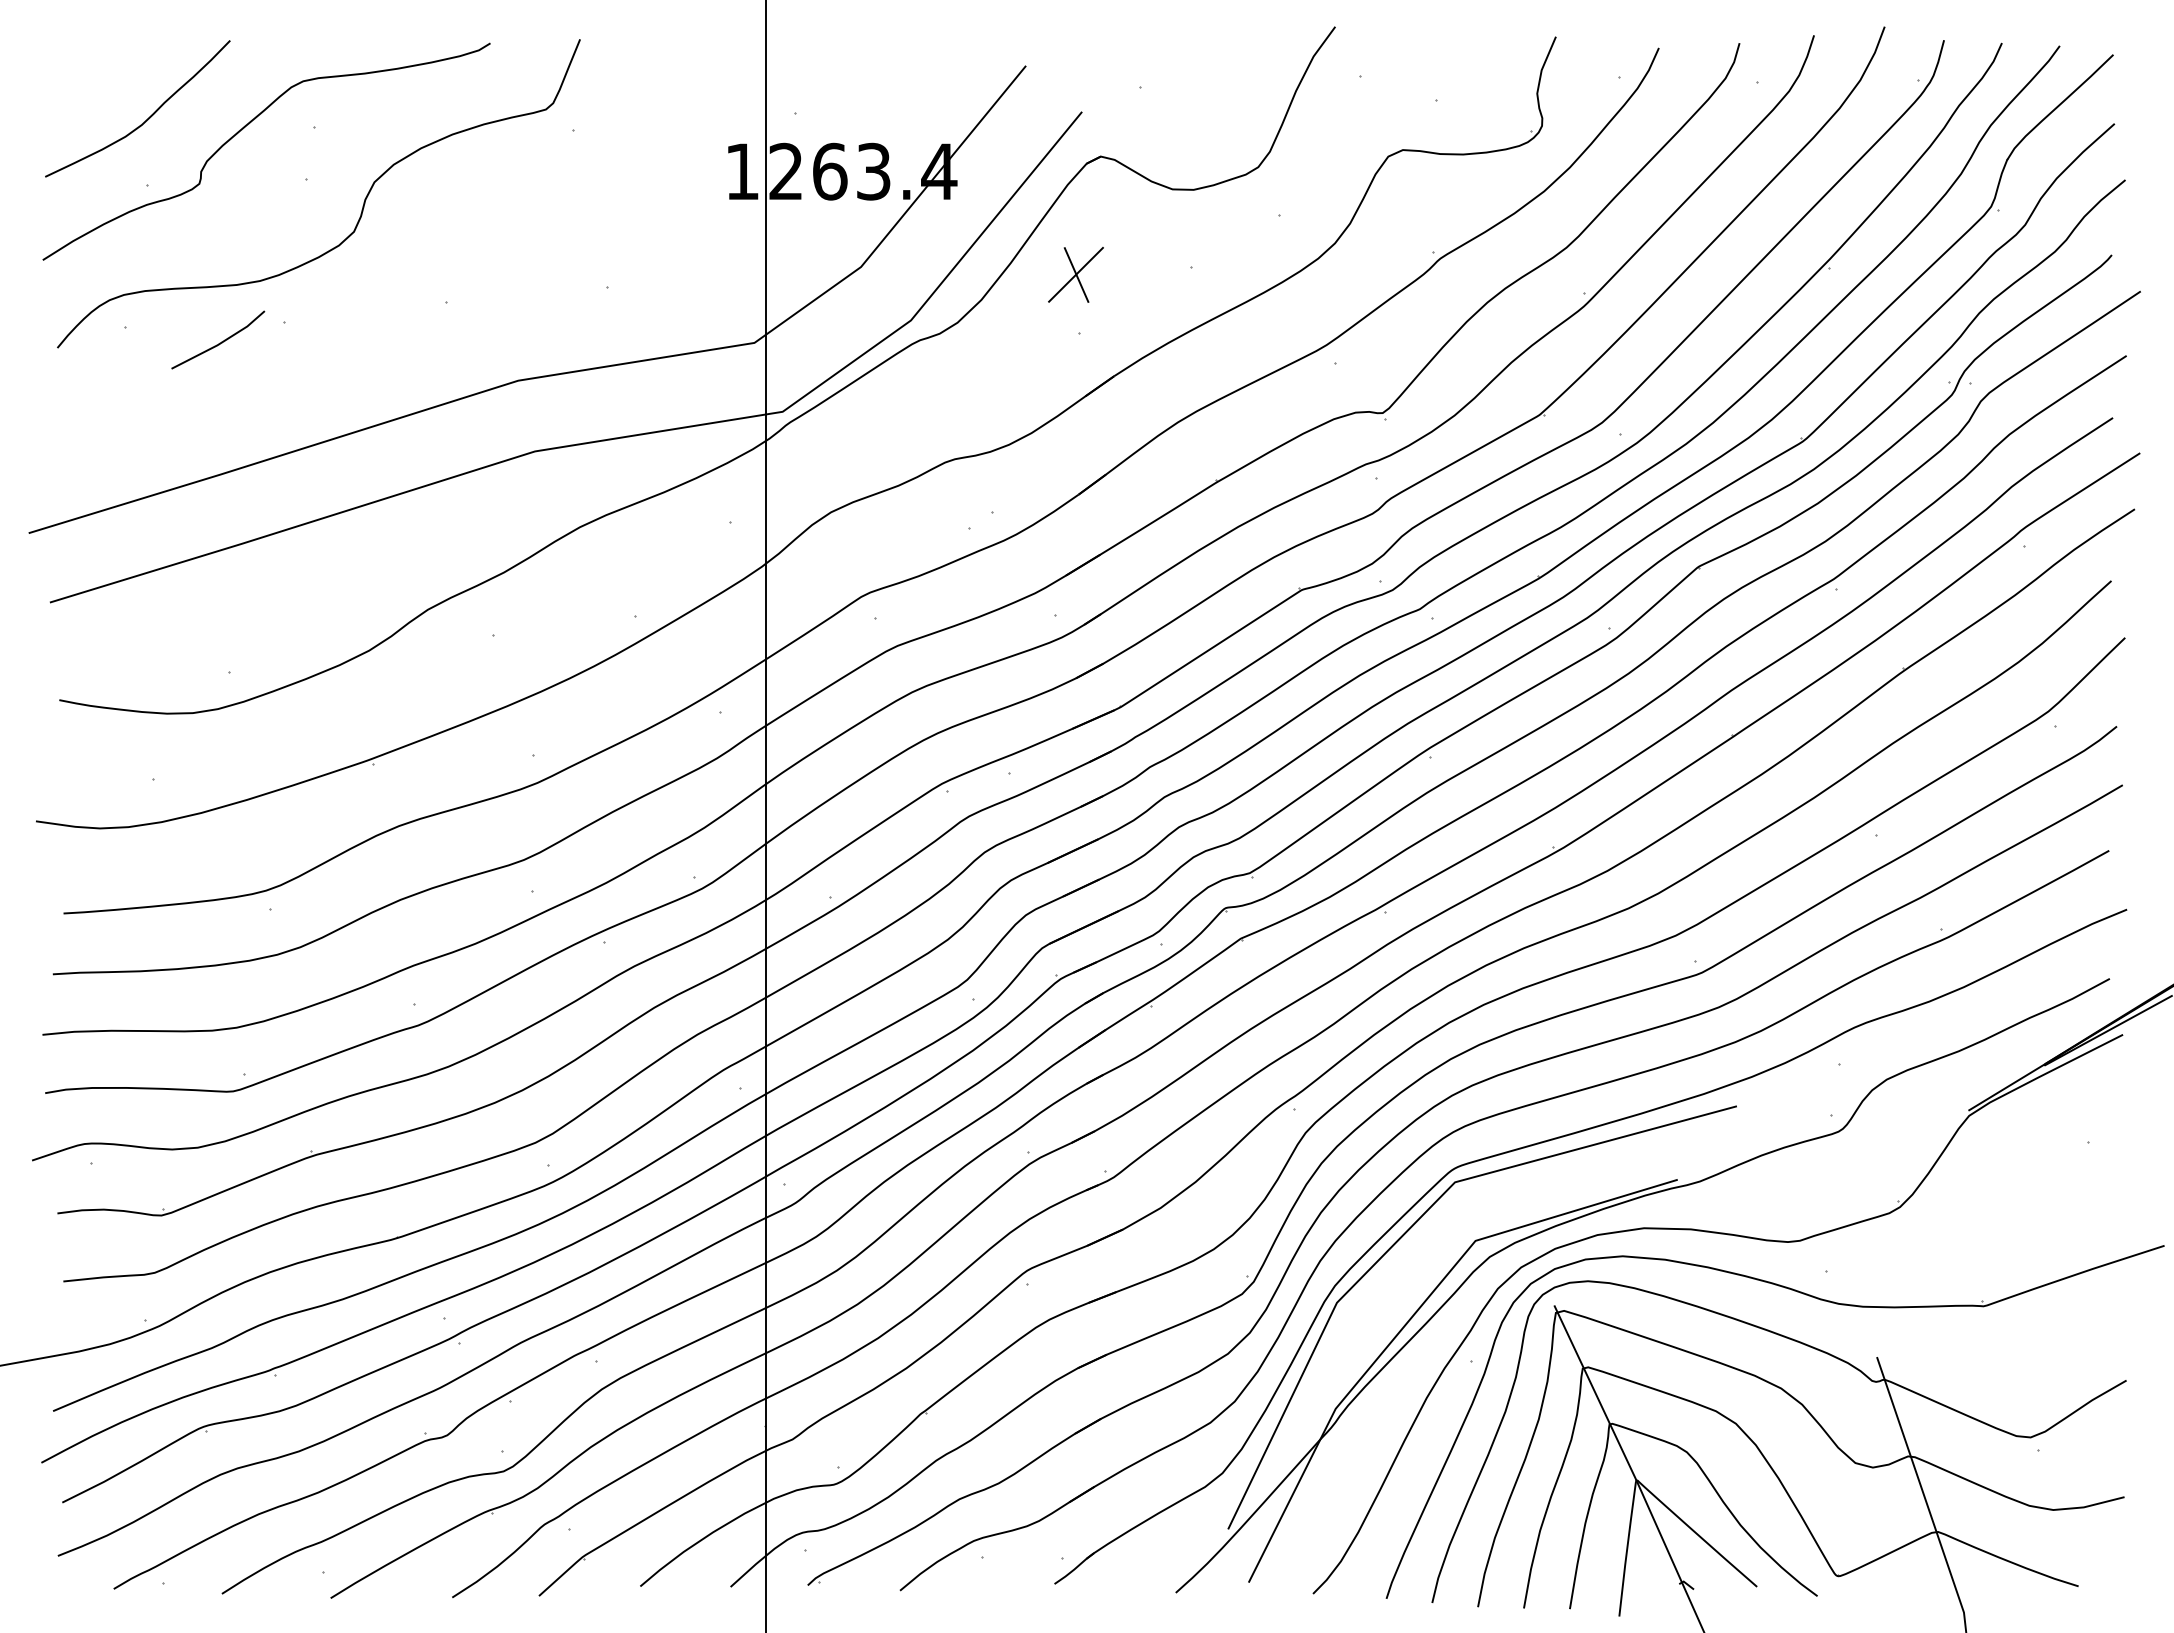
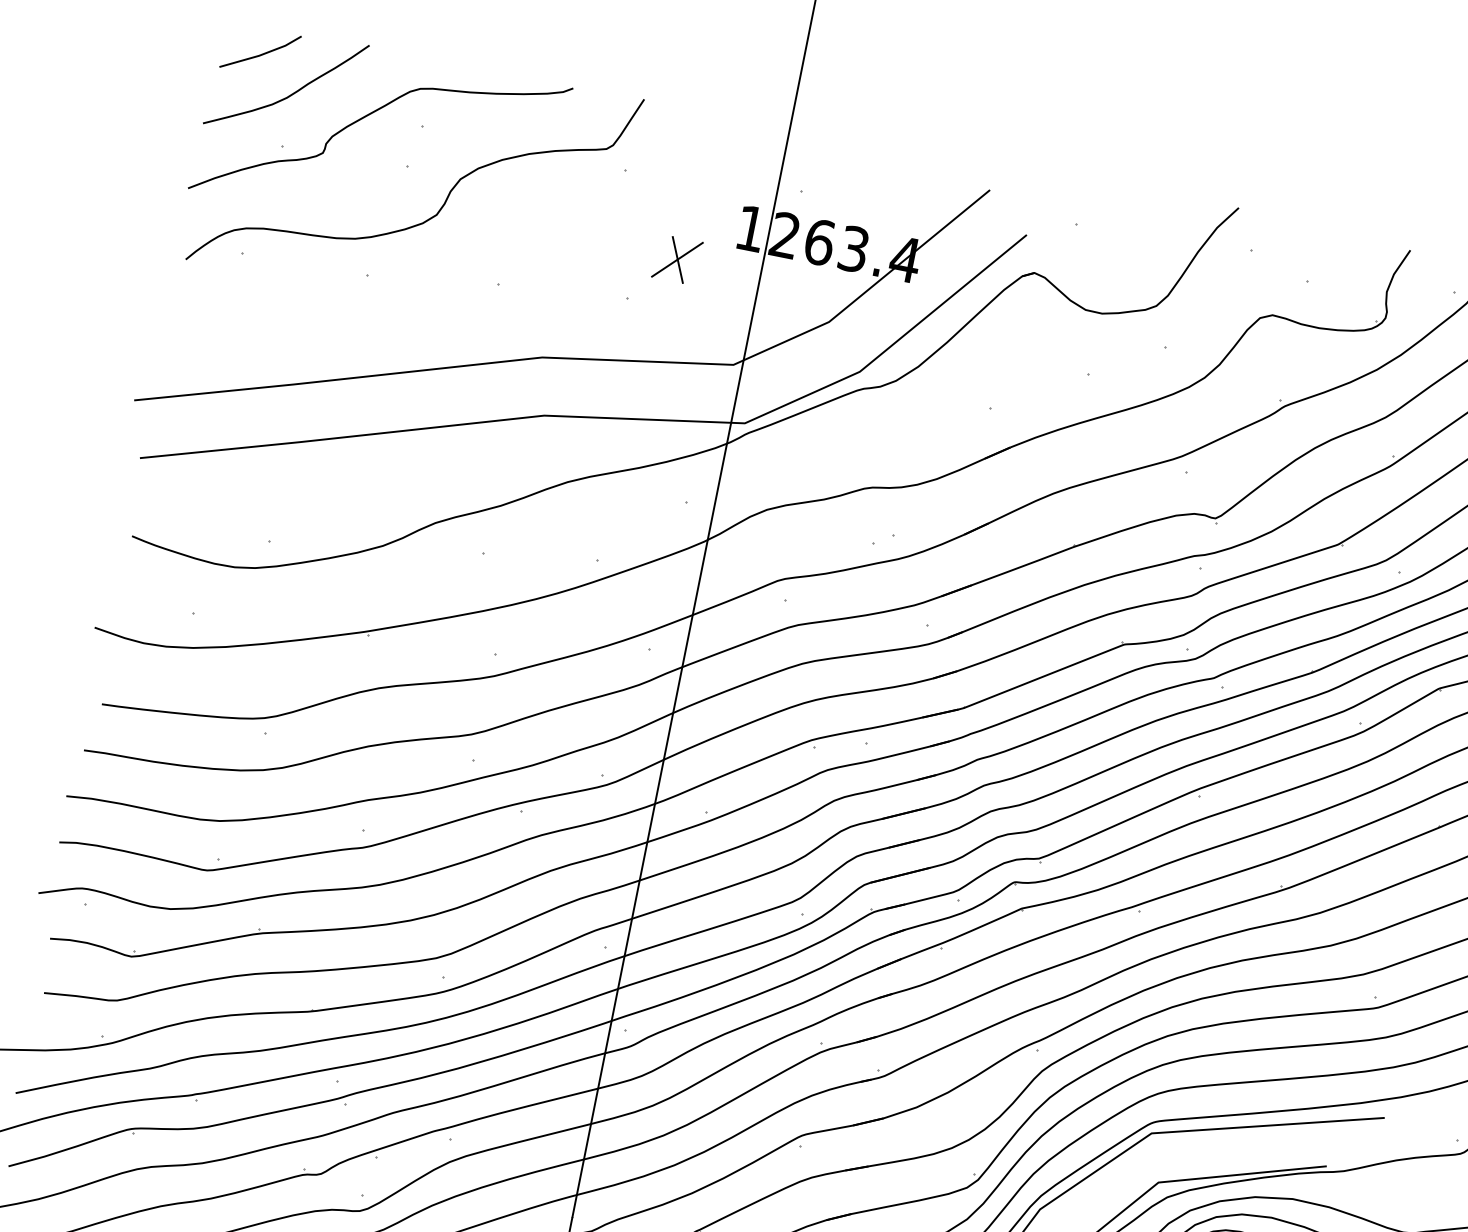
part: (1075, 274) -> (677, 259), moved
line: (219, 342) -> (261, 53), moved

